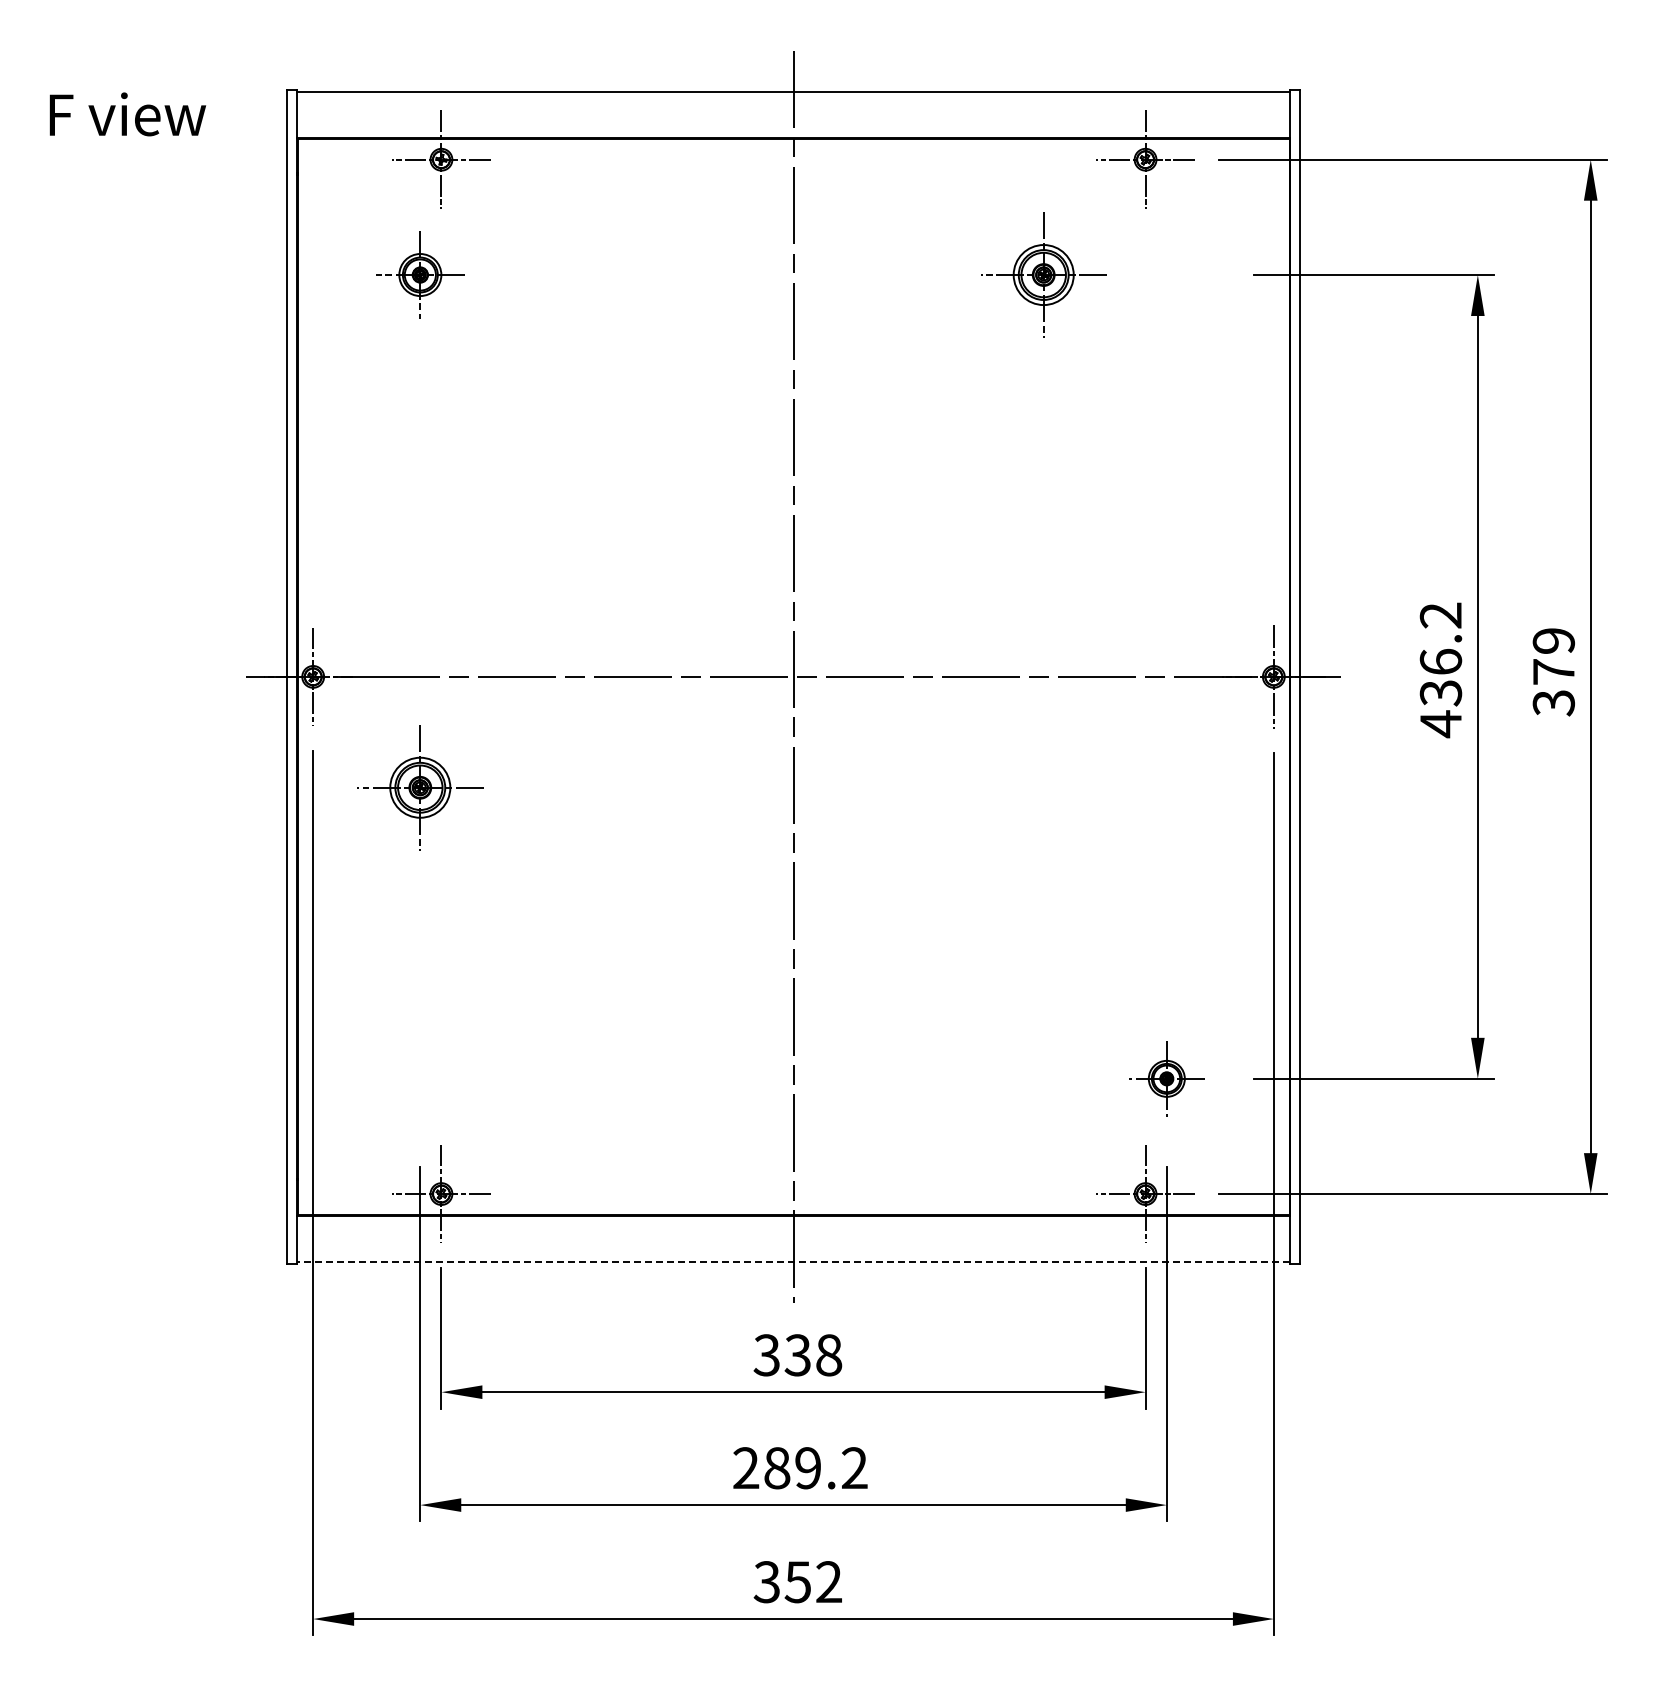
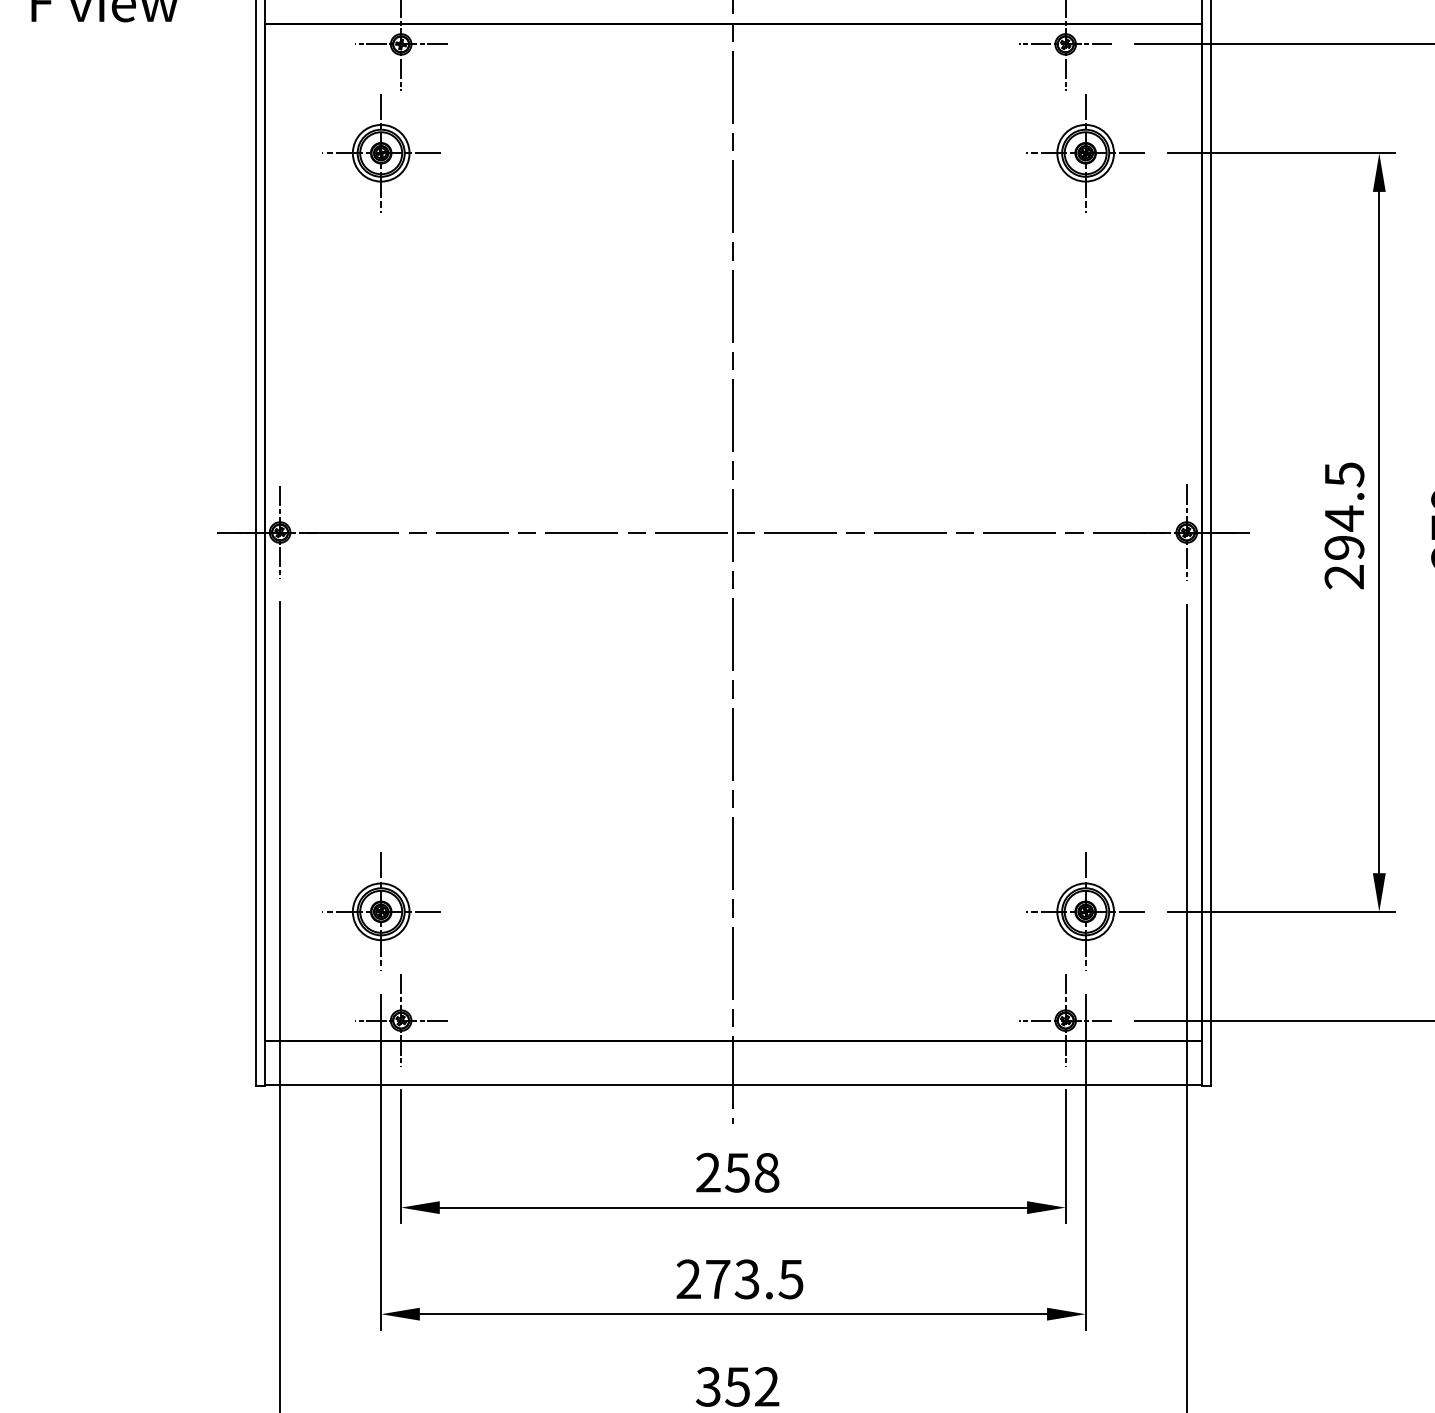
part: (420, 274) -> (381, 152), size x1.43
part: (1043, 274) -> (1085, 152), moved
text: (1440, 670) -> (1344, 526), 436.2 -> 294.5
part: (420, 787) -> (381, 911), moved
part: (1166, 1078) -> (1085, 911), size x1.67
line: (793, 1262) -> (733, 1085), dashed -> solid
text: (781, 1355) -> (722, 1173), 338 -> 258
text: (815, 1468) -> (754, 1279), 289.2 -> 273.5

